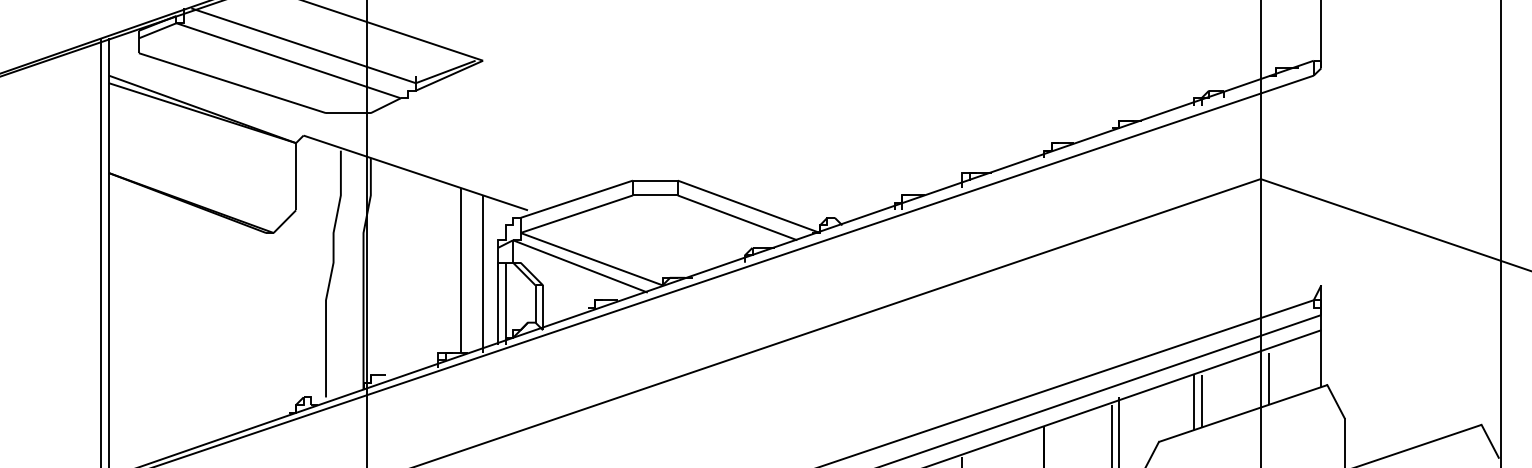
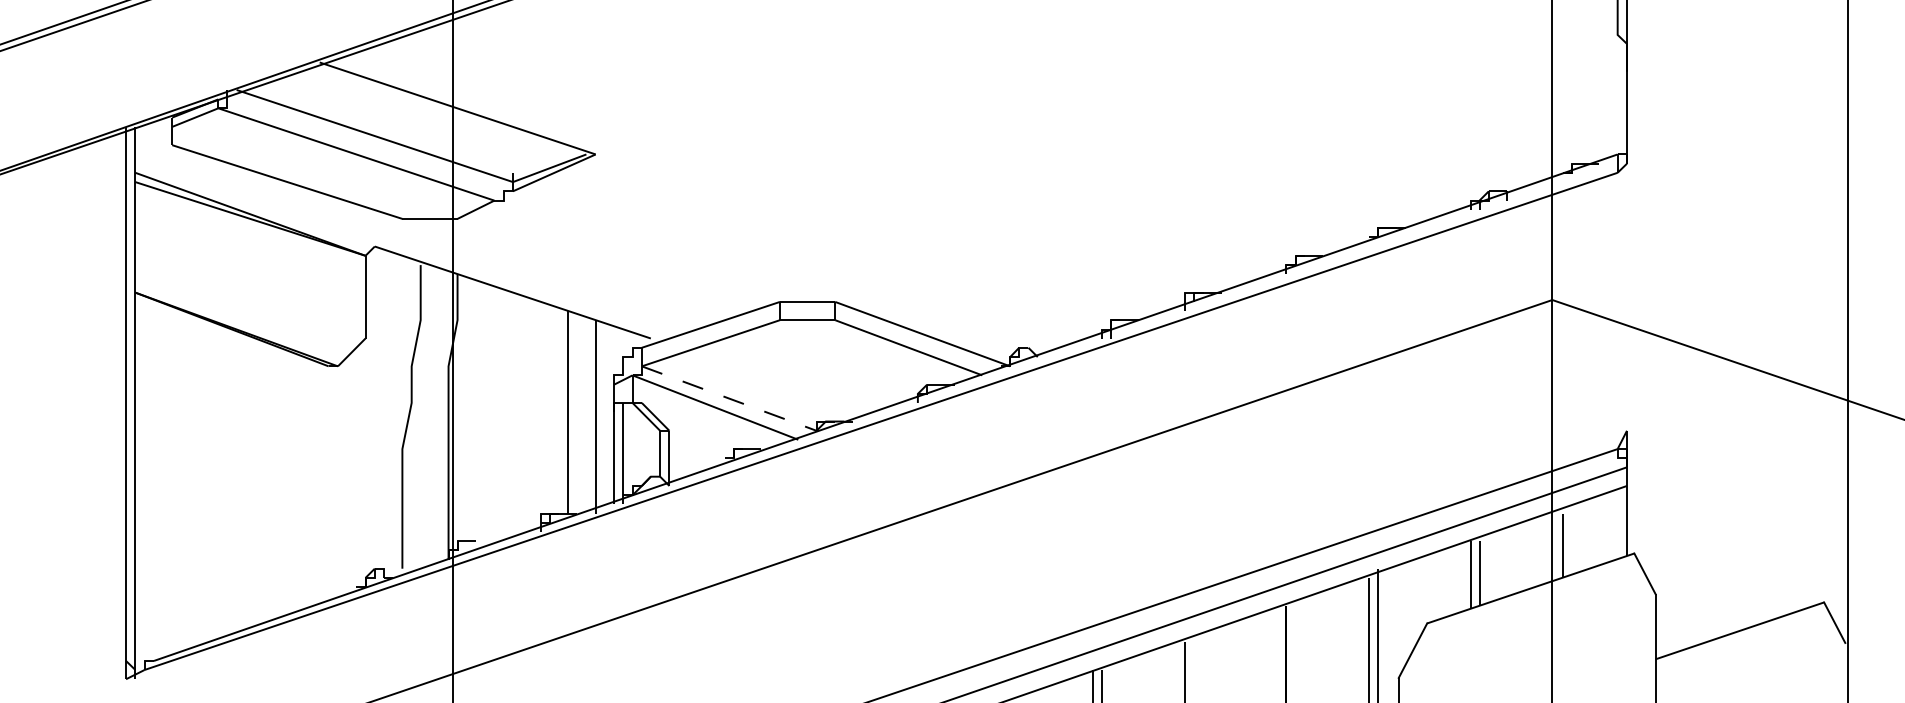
line: (591, 259) -> (729, 398), solid -> dashed

